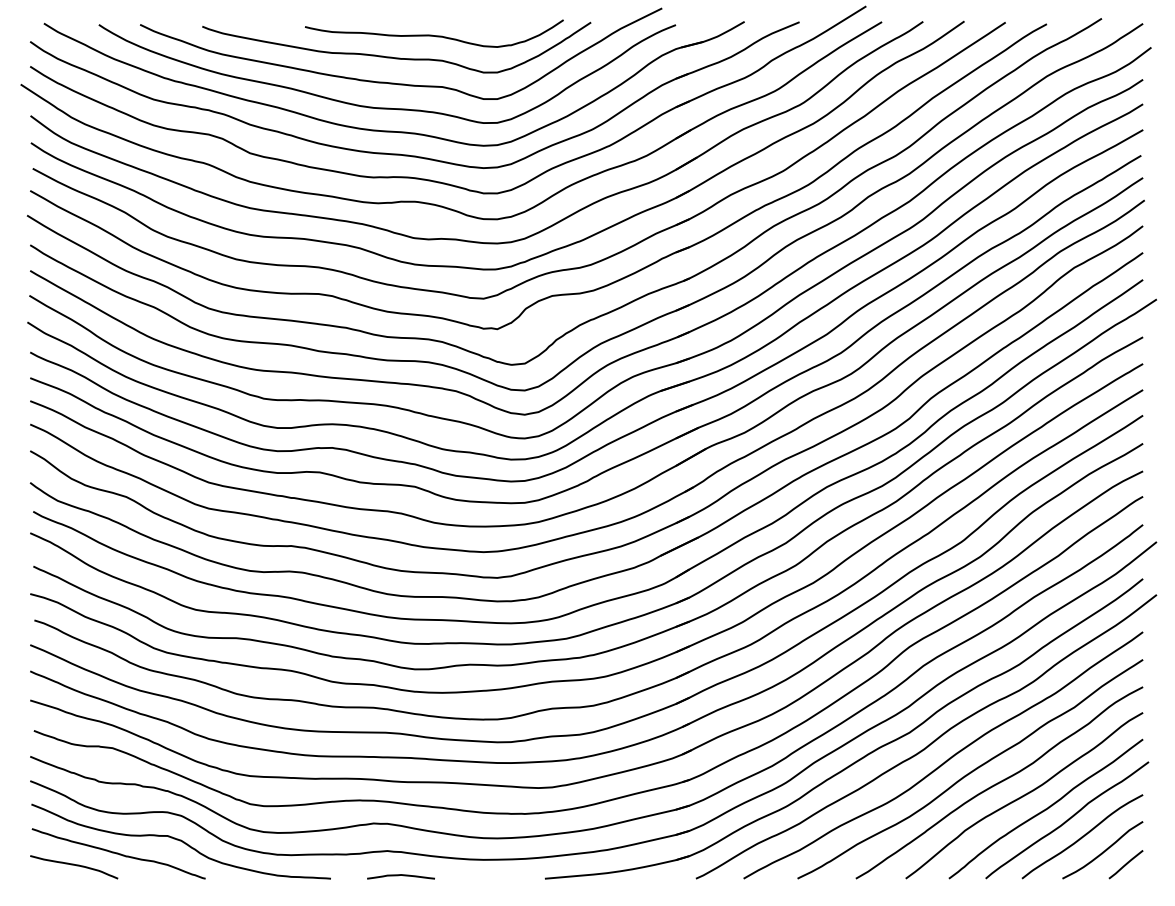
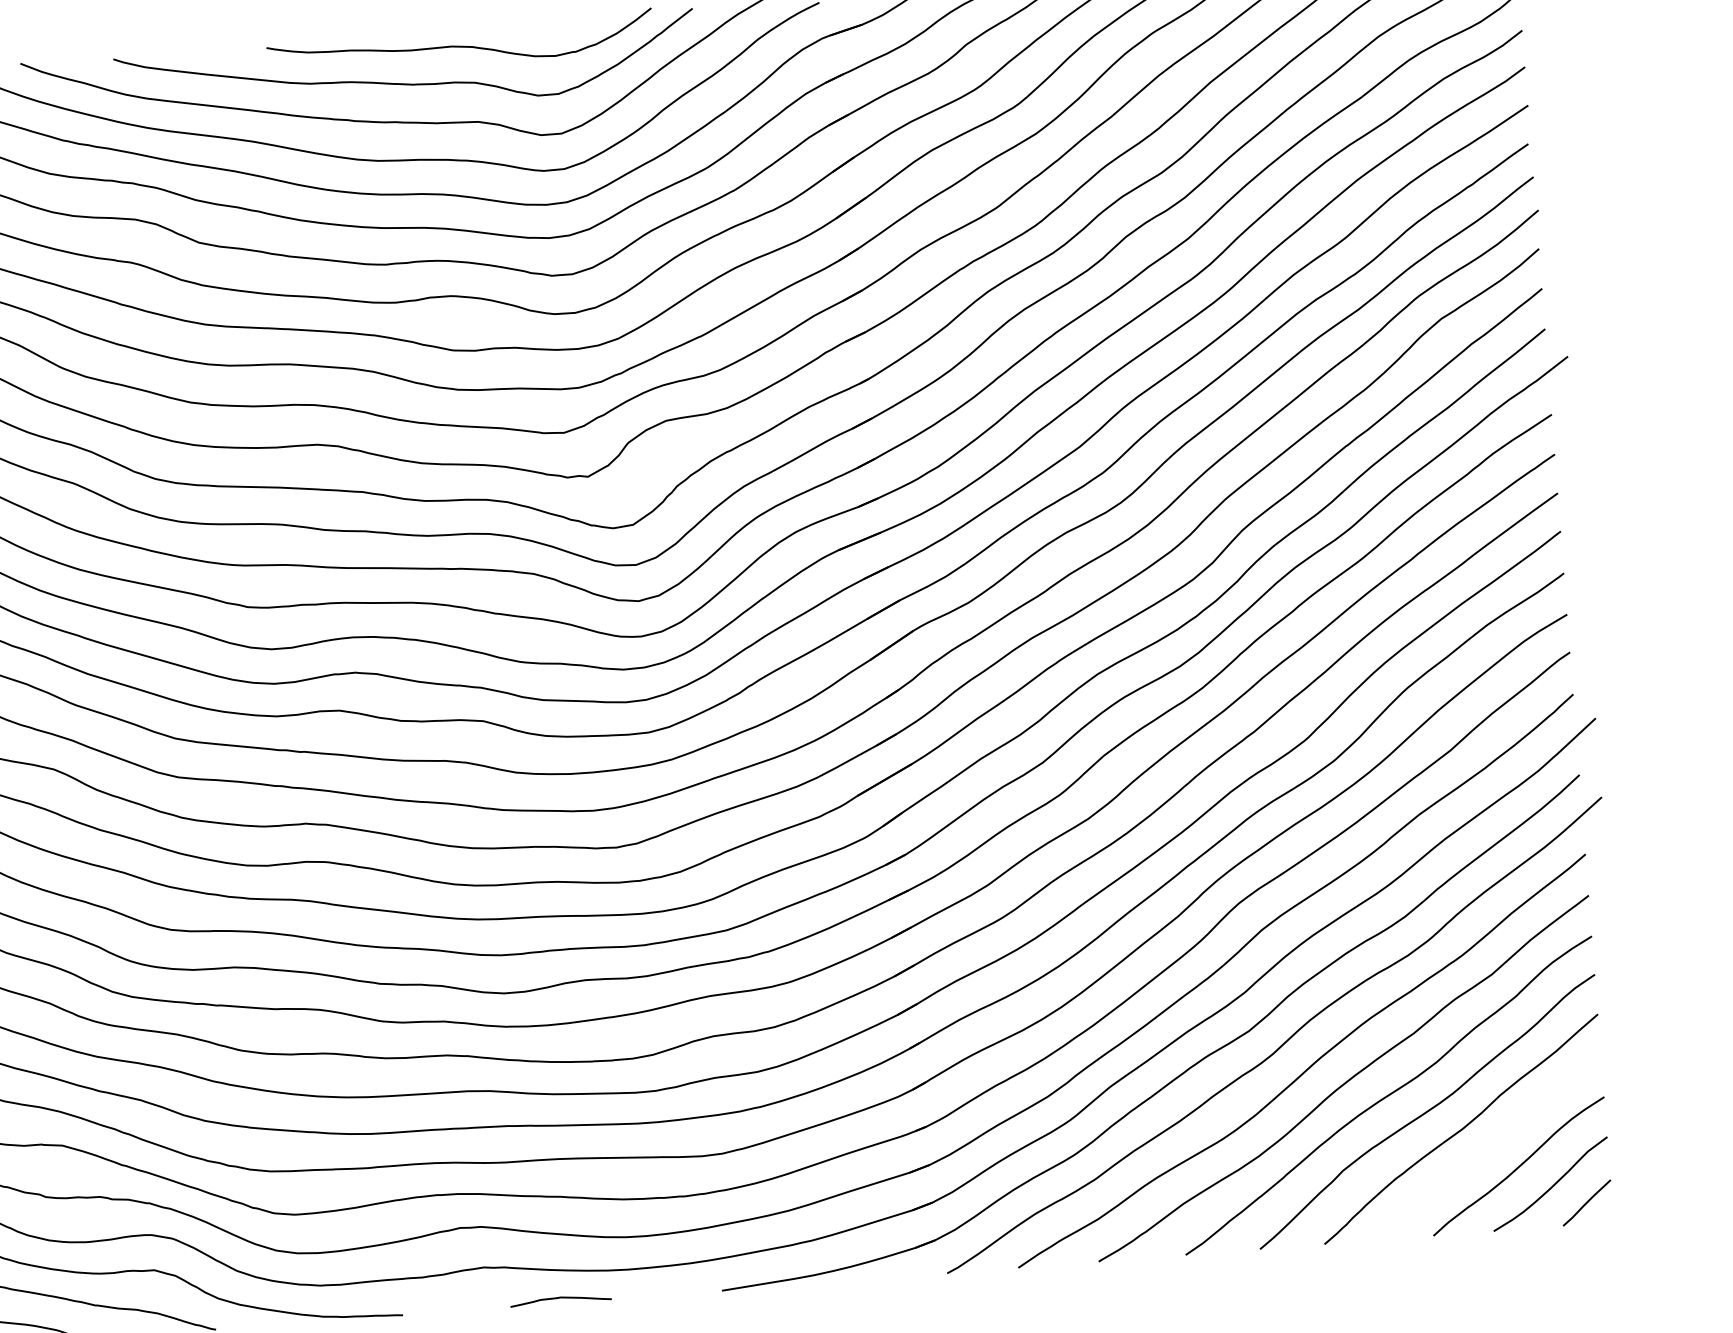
curve: (1067, 820) -> (1494, 1143), removed
curve: (400, 875) -> (559, 1298), moved

